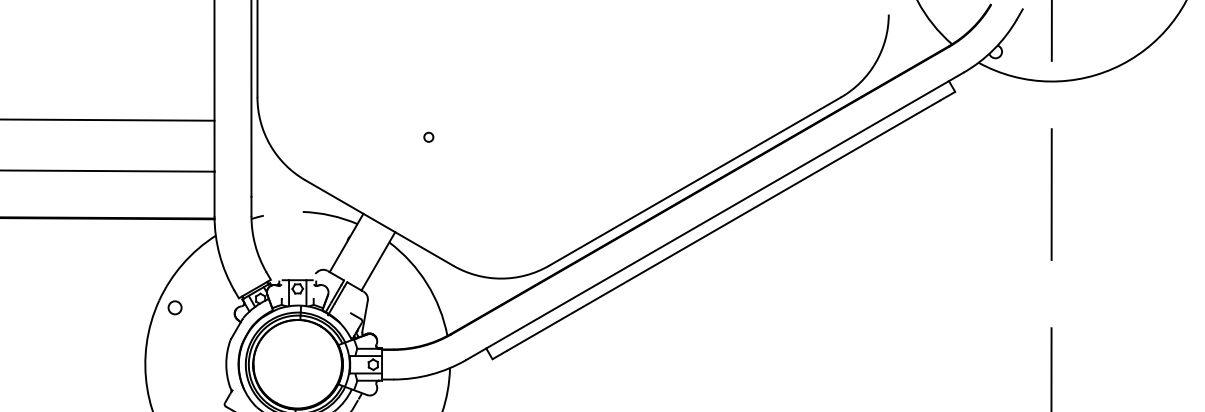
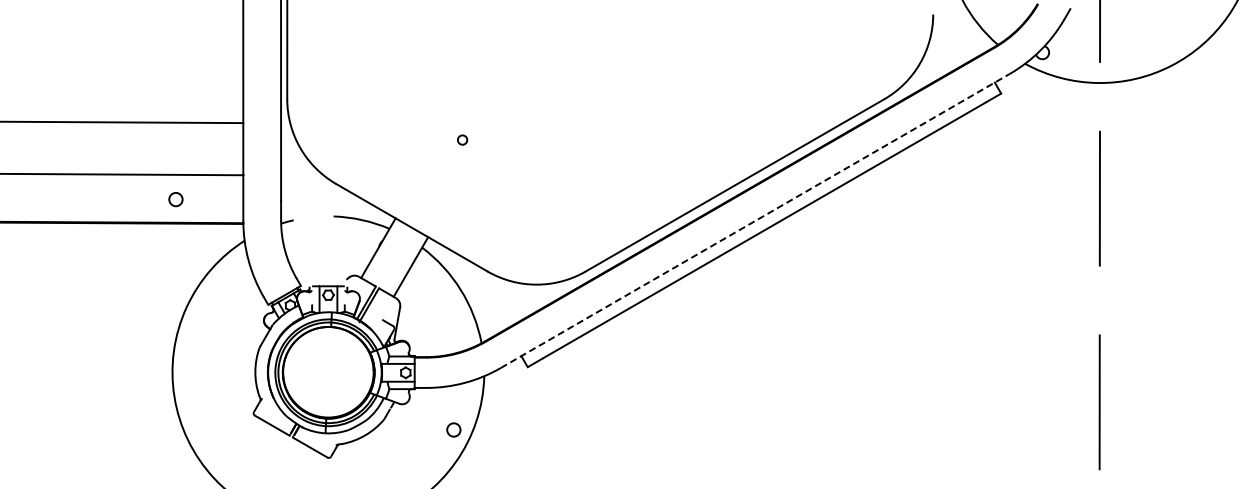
line: (715, 215) -> (755, 220), solid -> dashed
circle: (174, 307) -> (175, 199), moved

